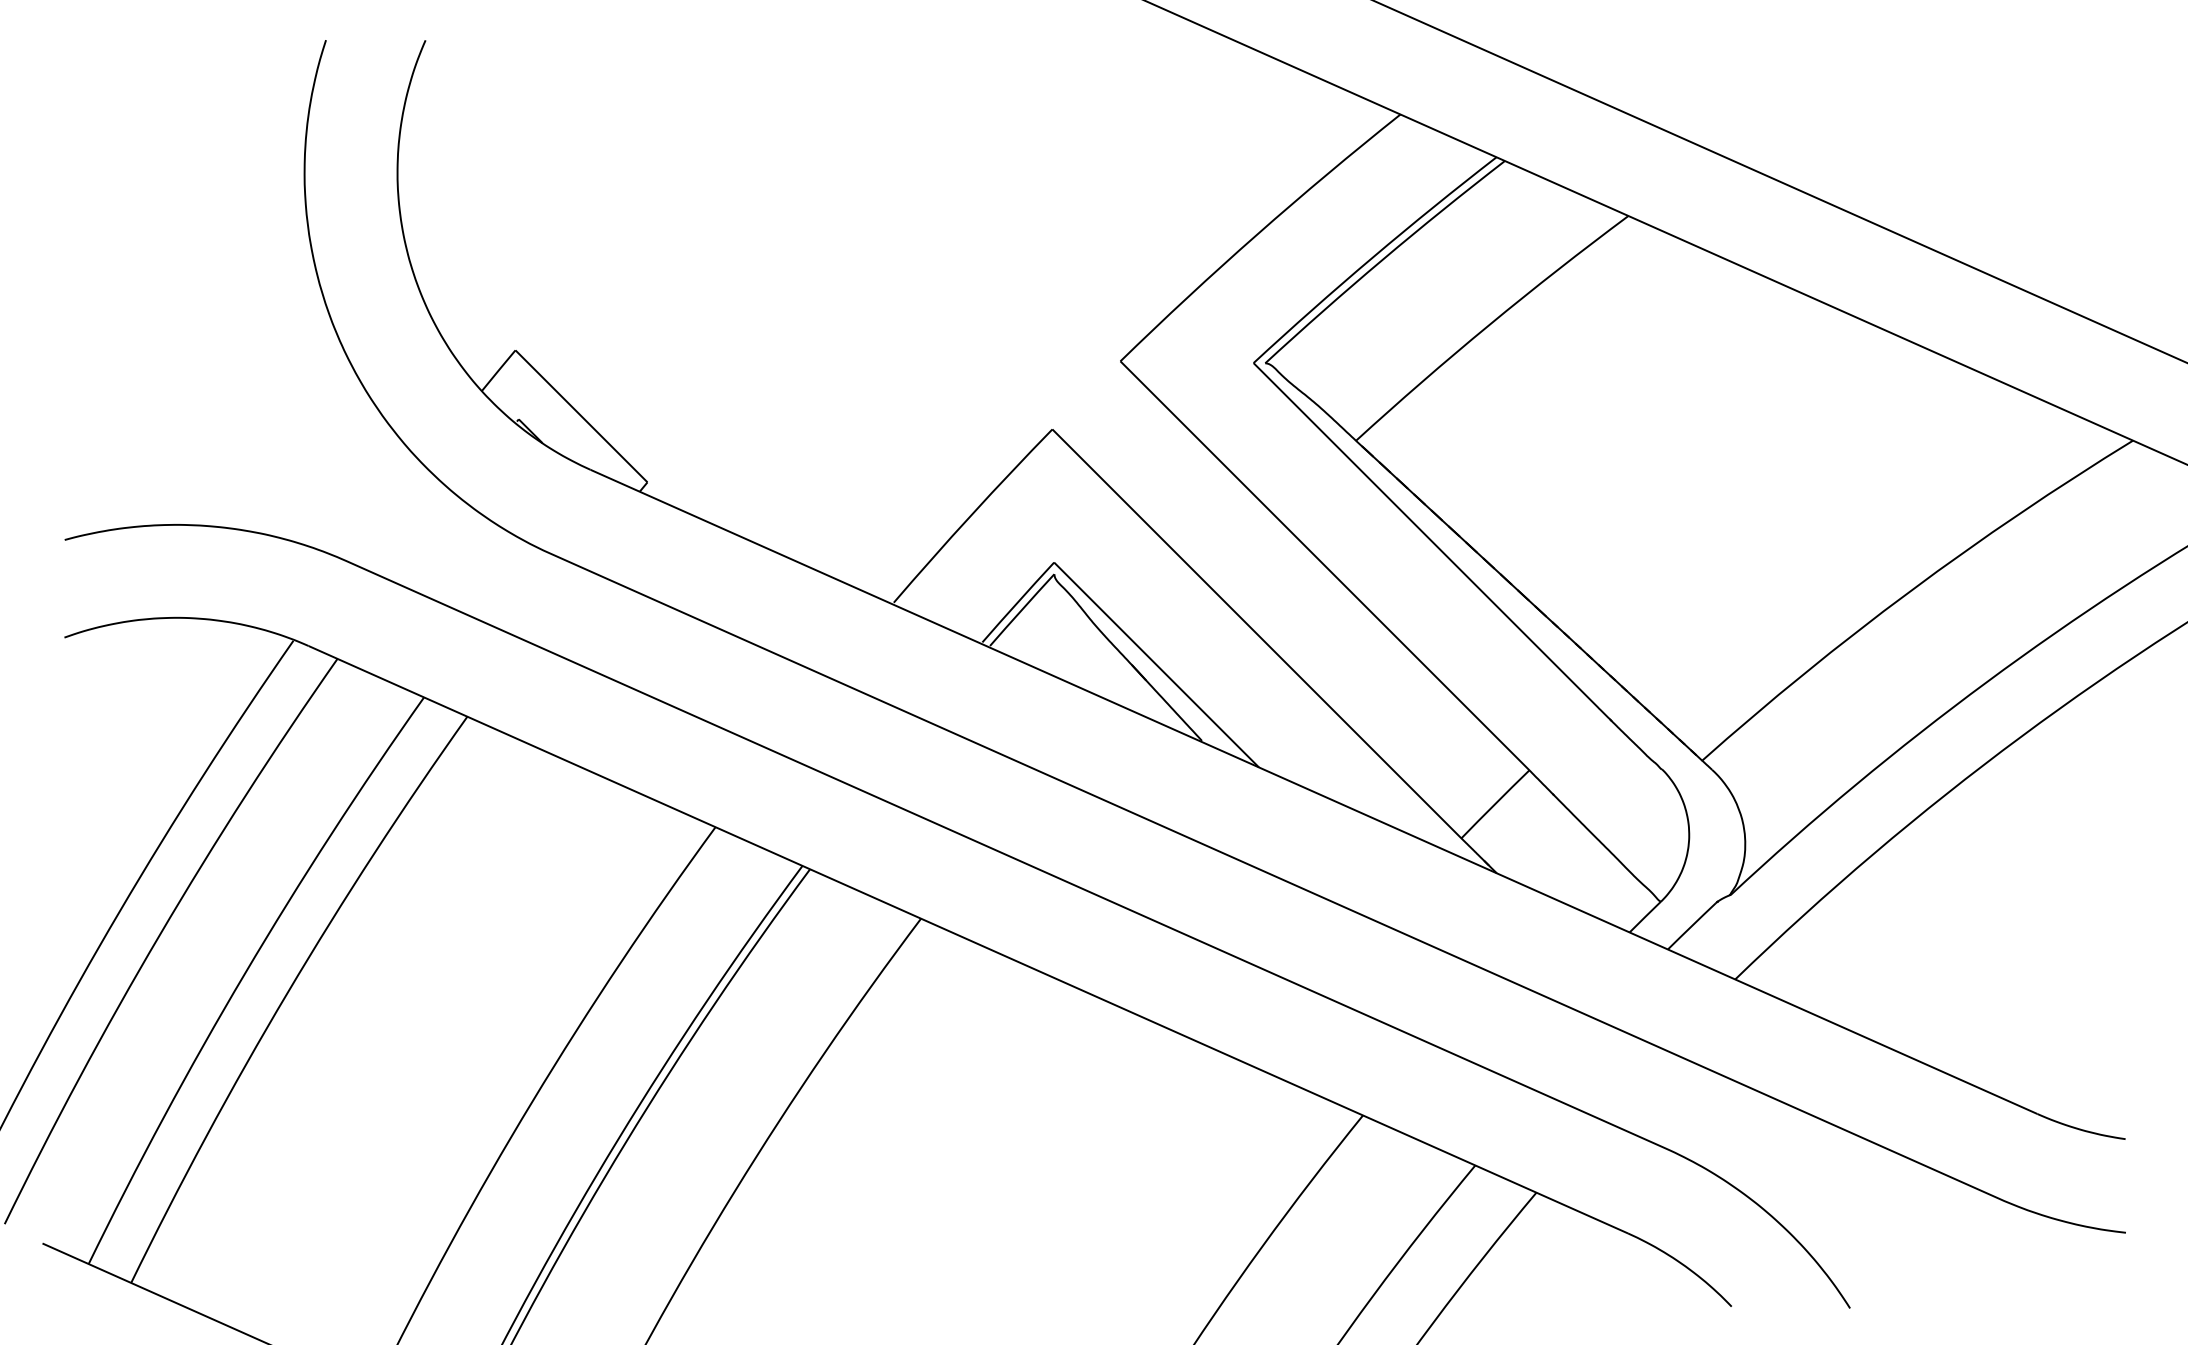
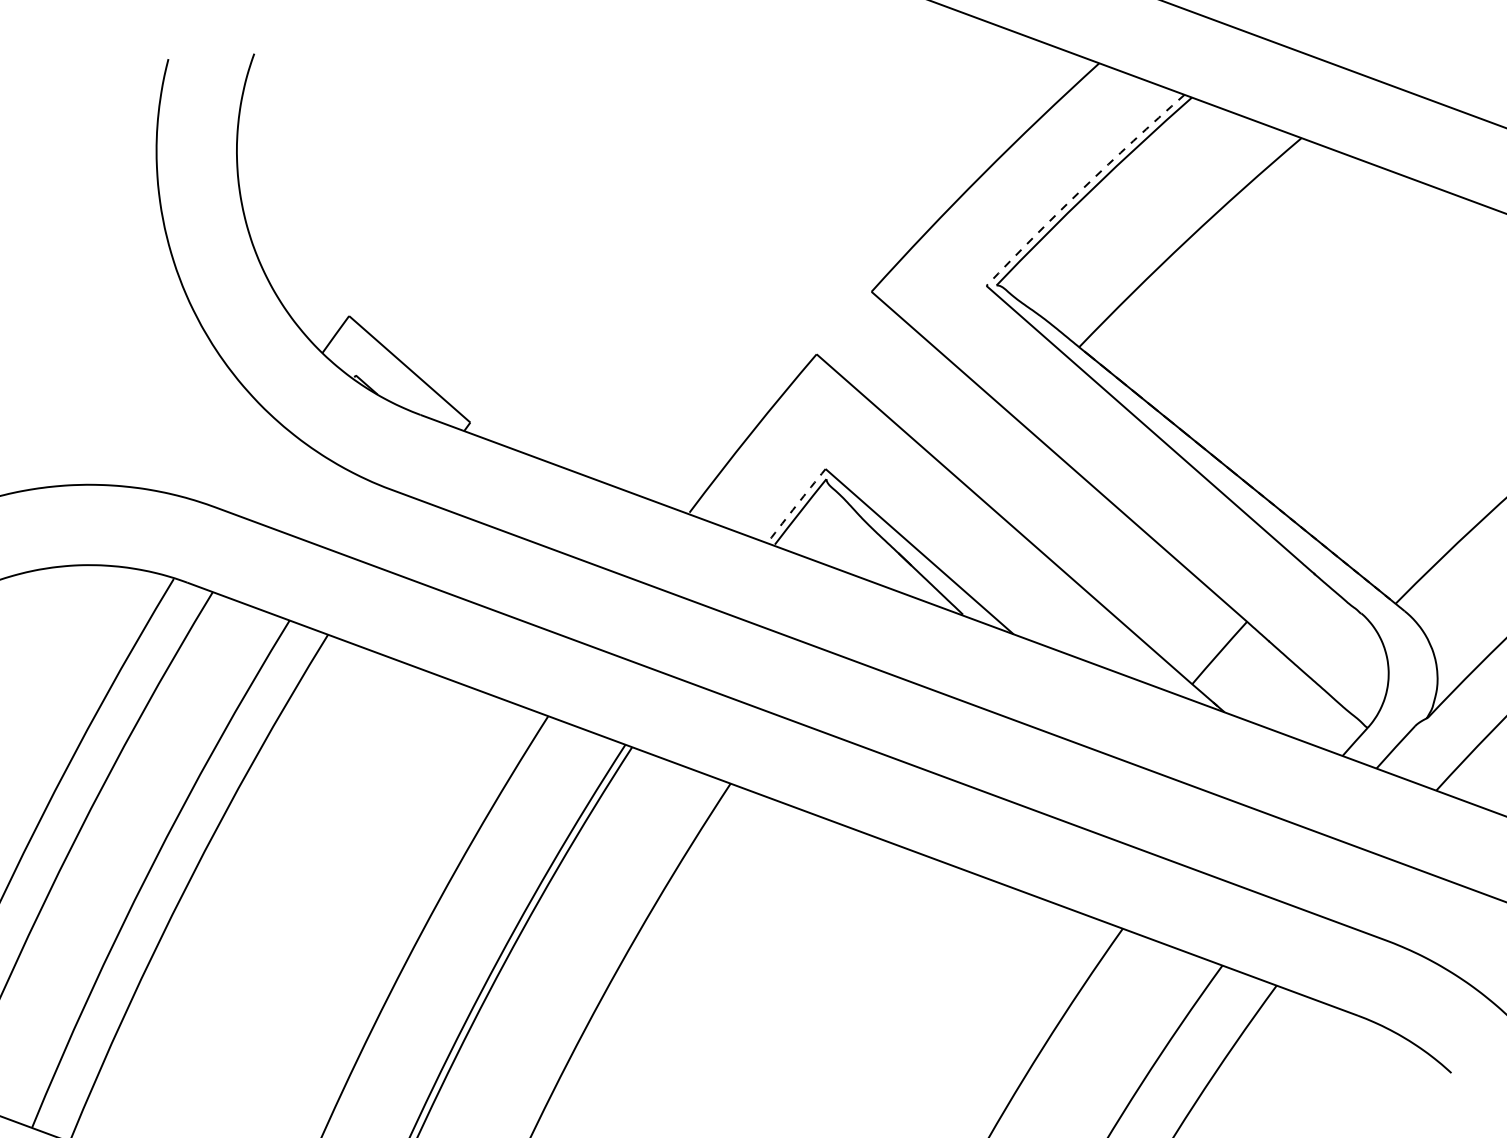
arc: (1372, 257) -> (1083, 188), solid -> dashed
arc: (1017, 602) -> (796, 505), solid -> dashed

